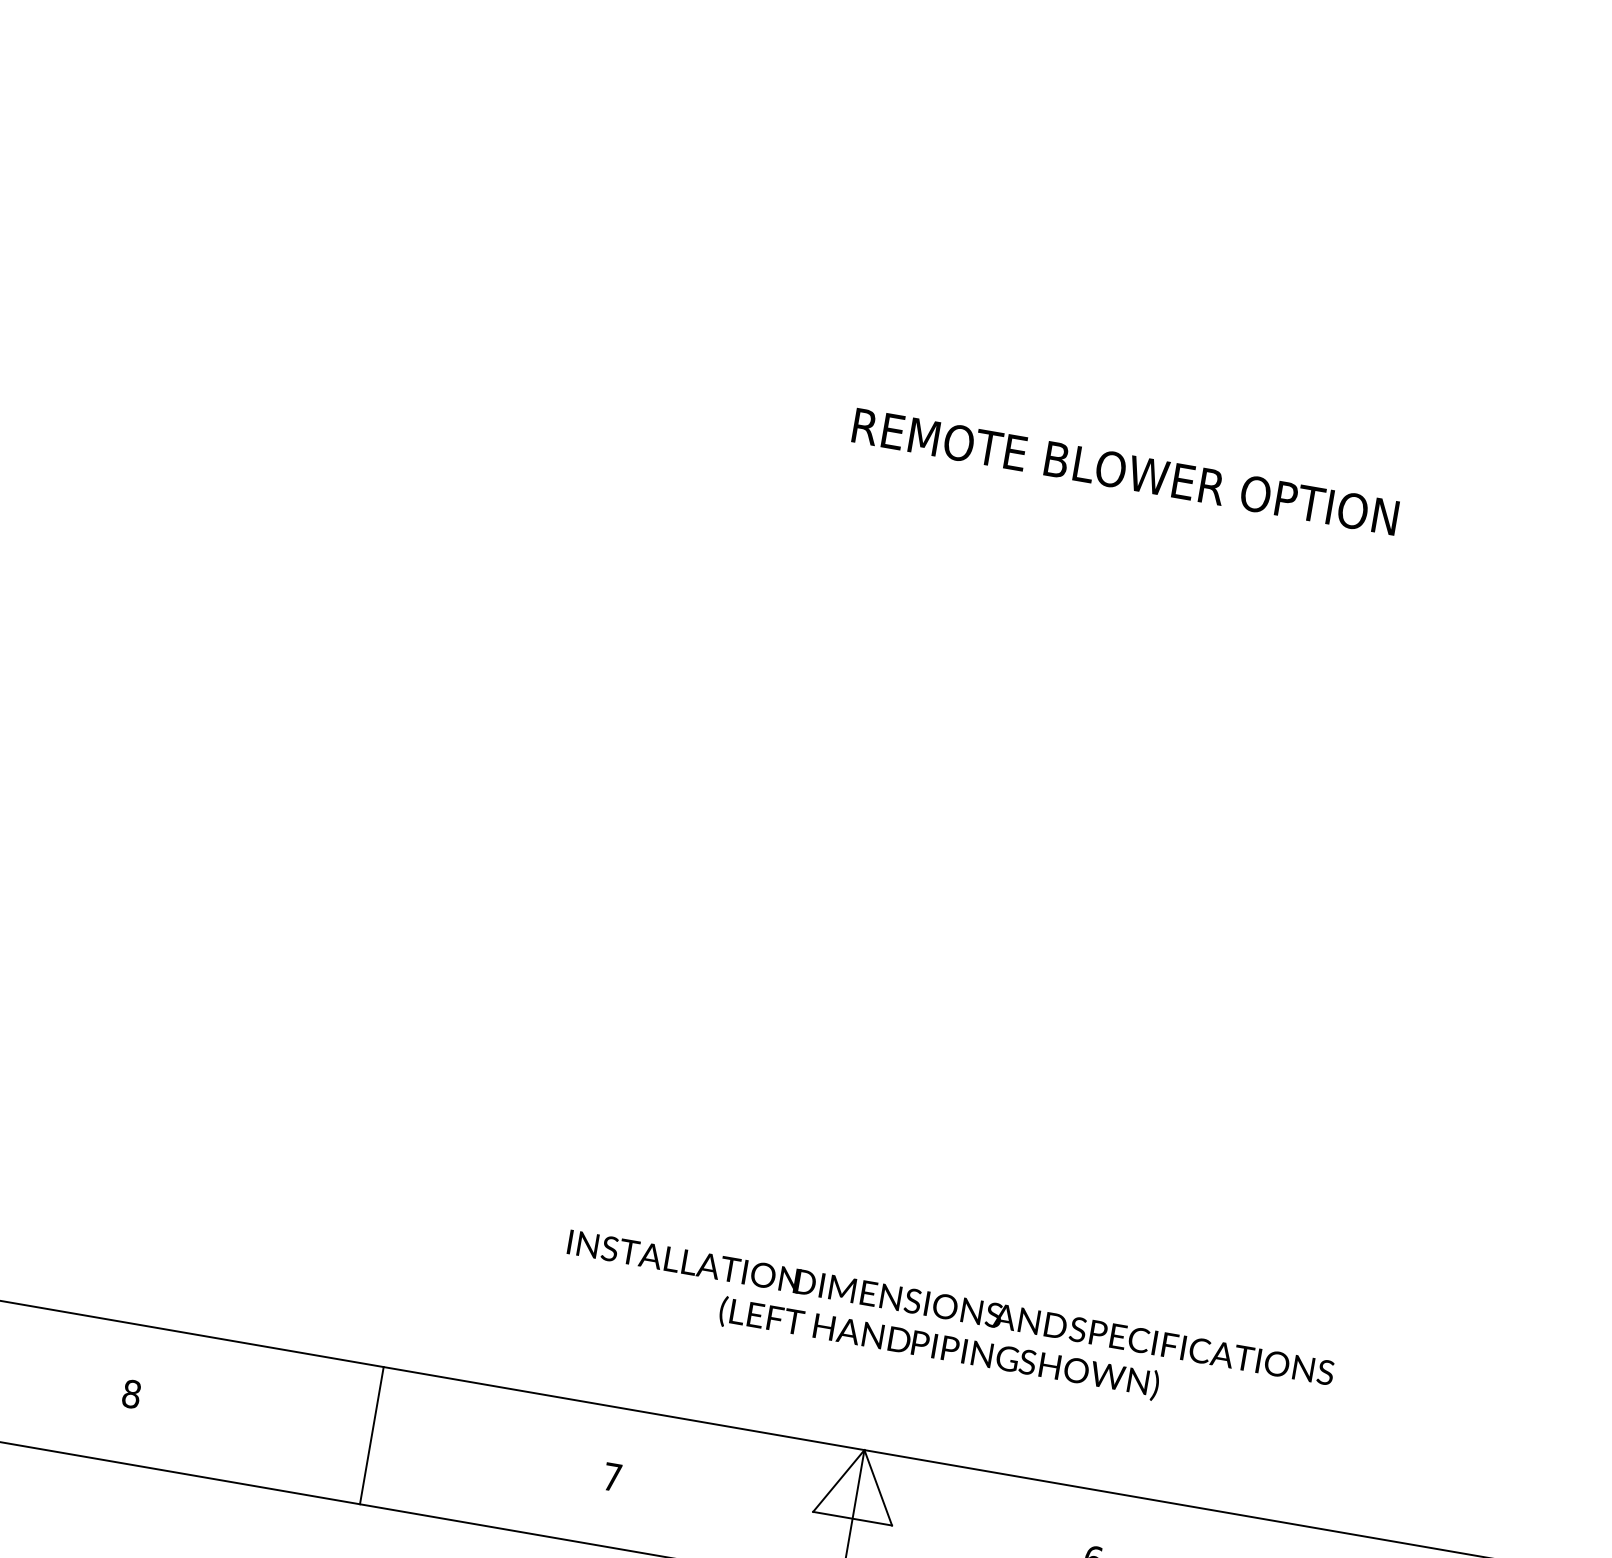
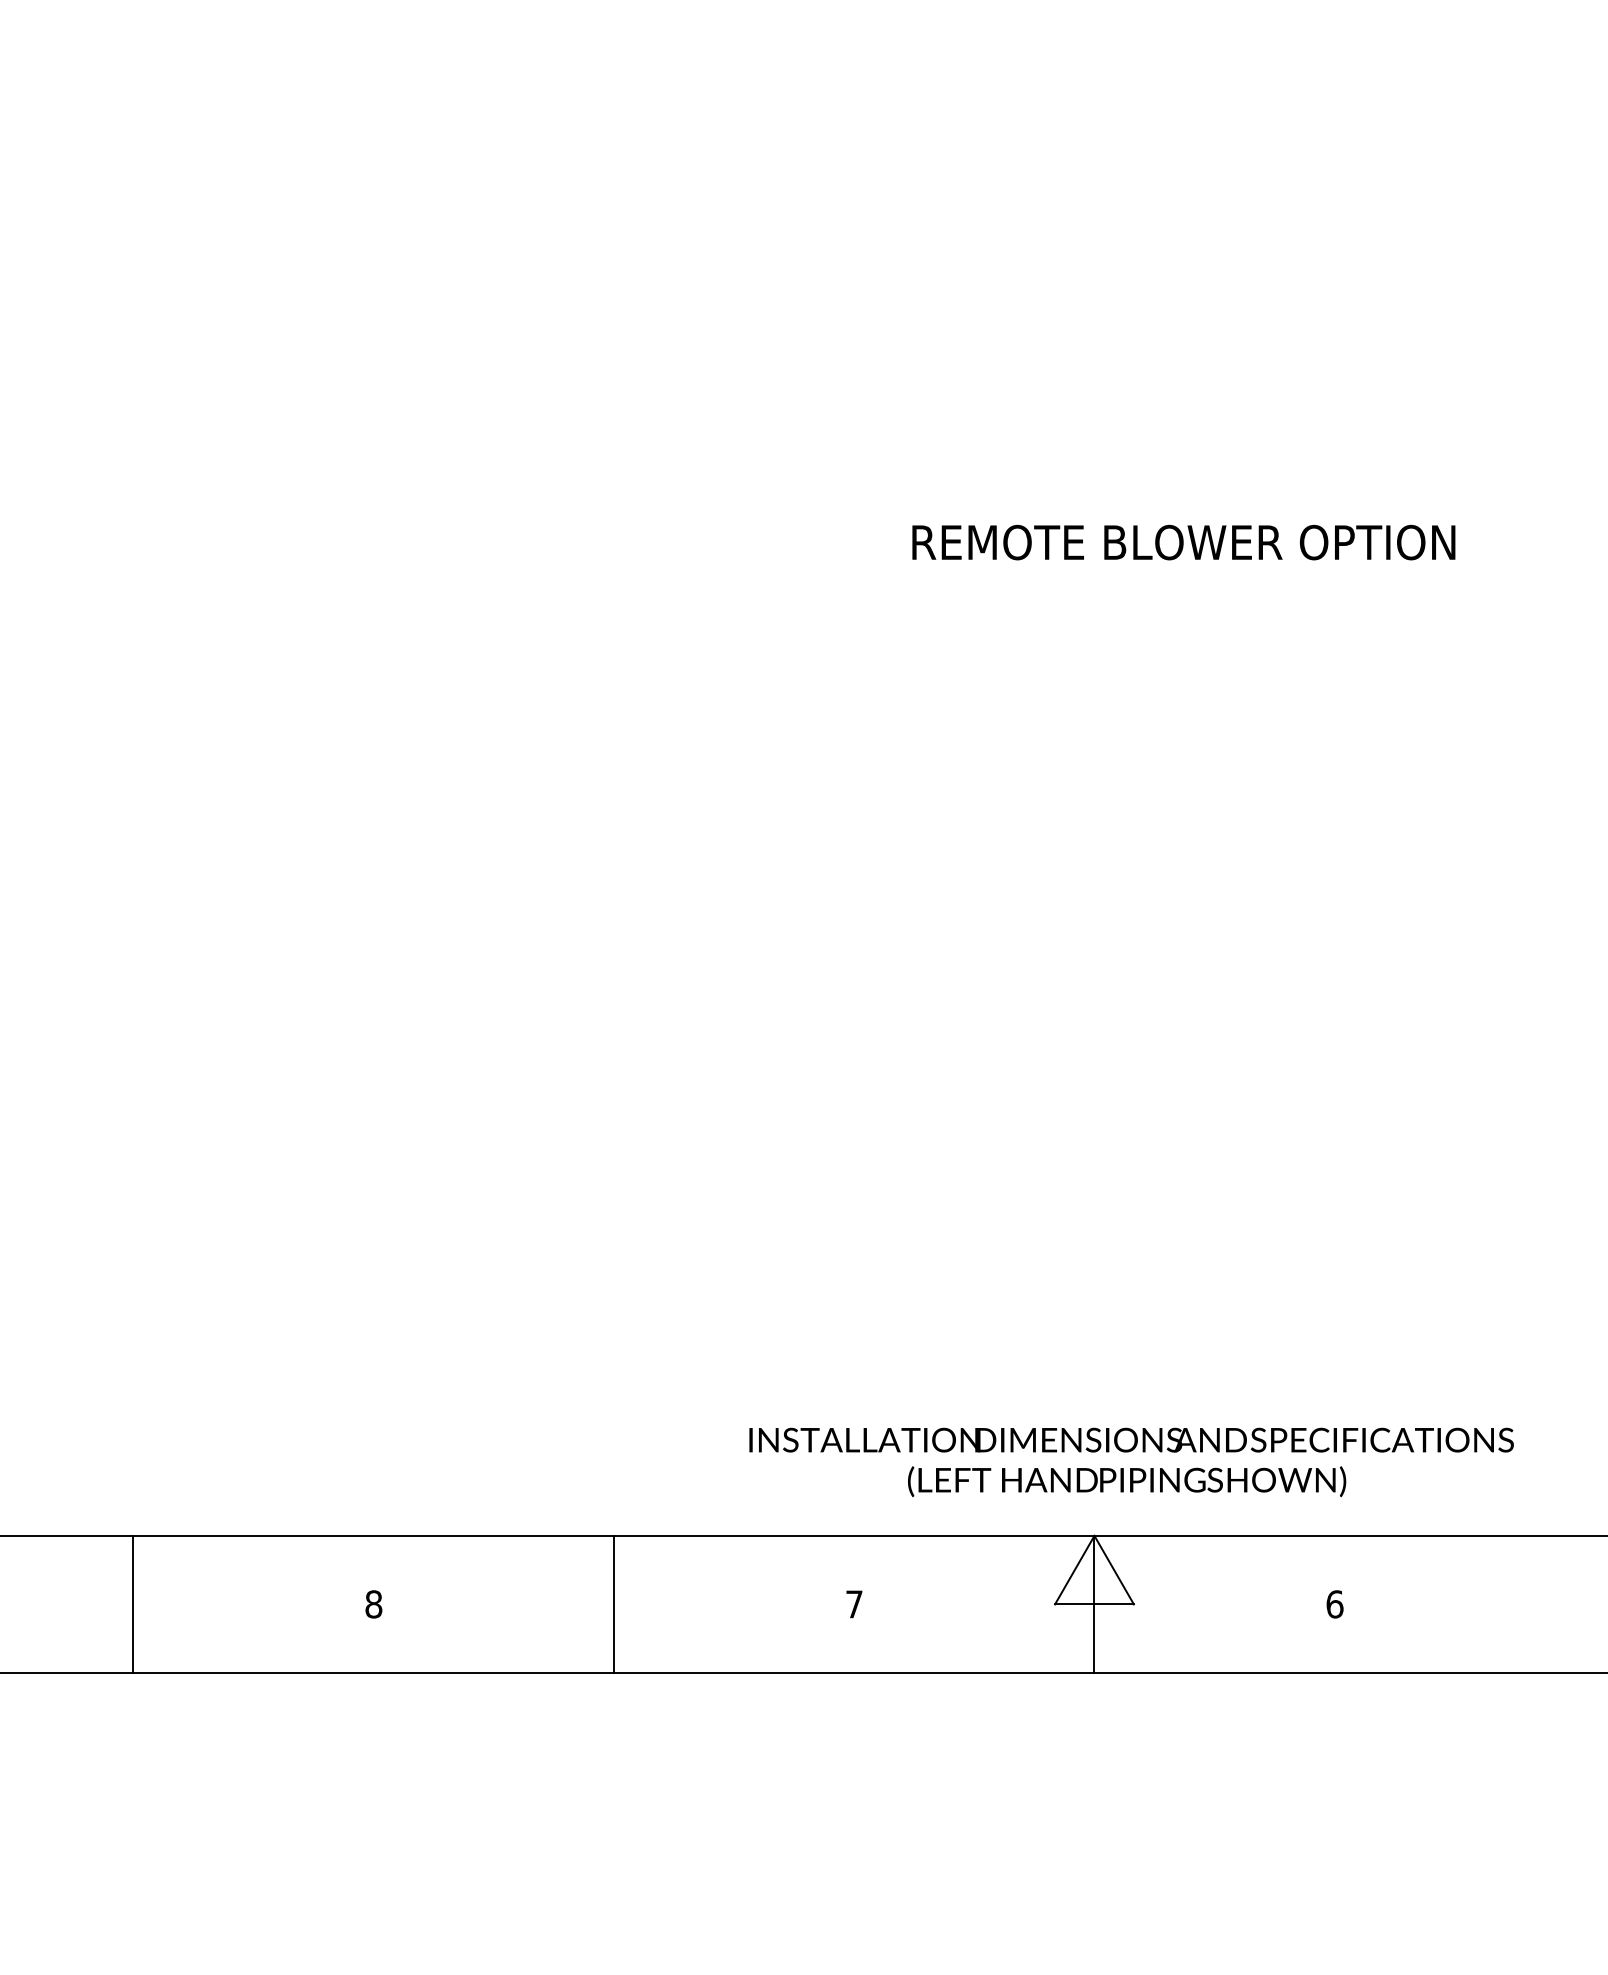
text: (947, 1330) -> (1131, 1462), moved

